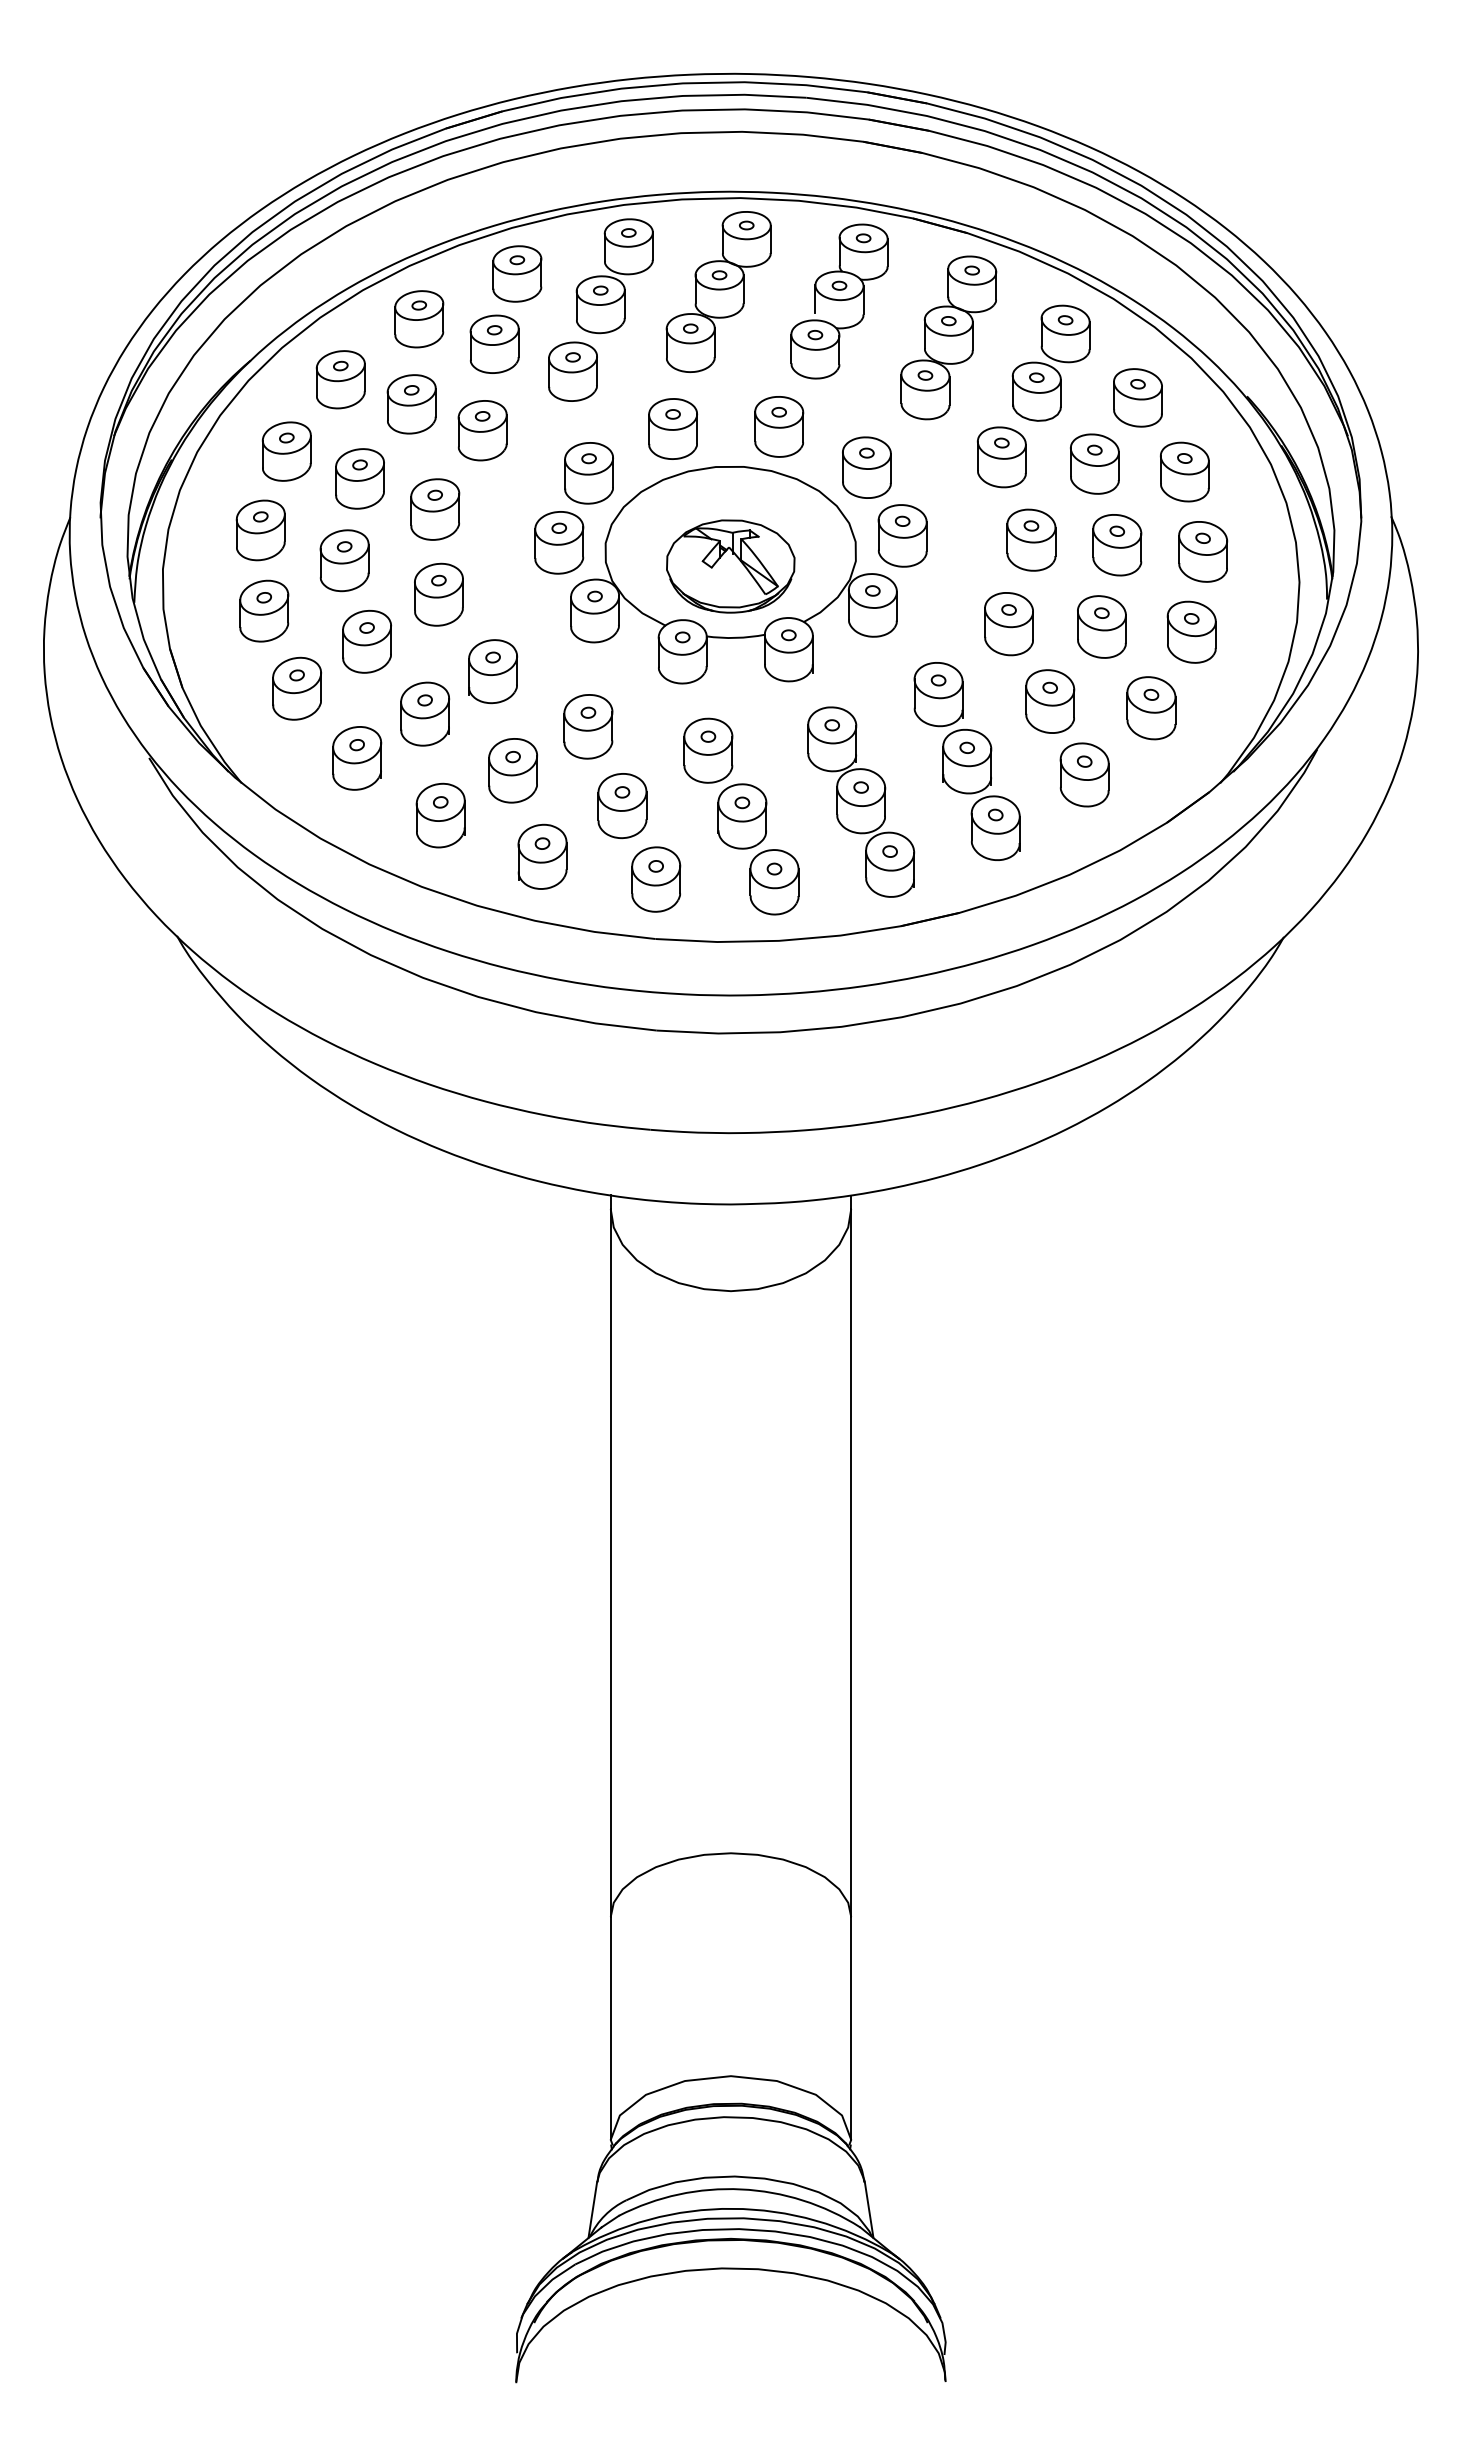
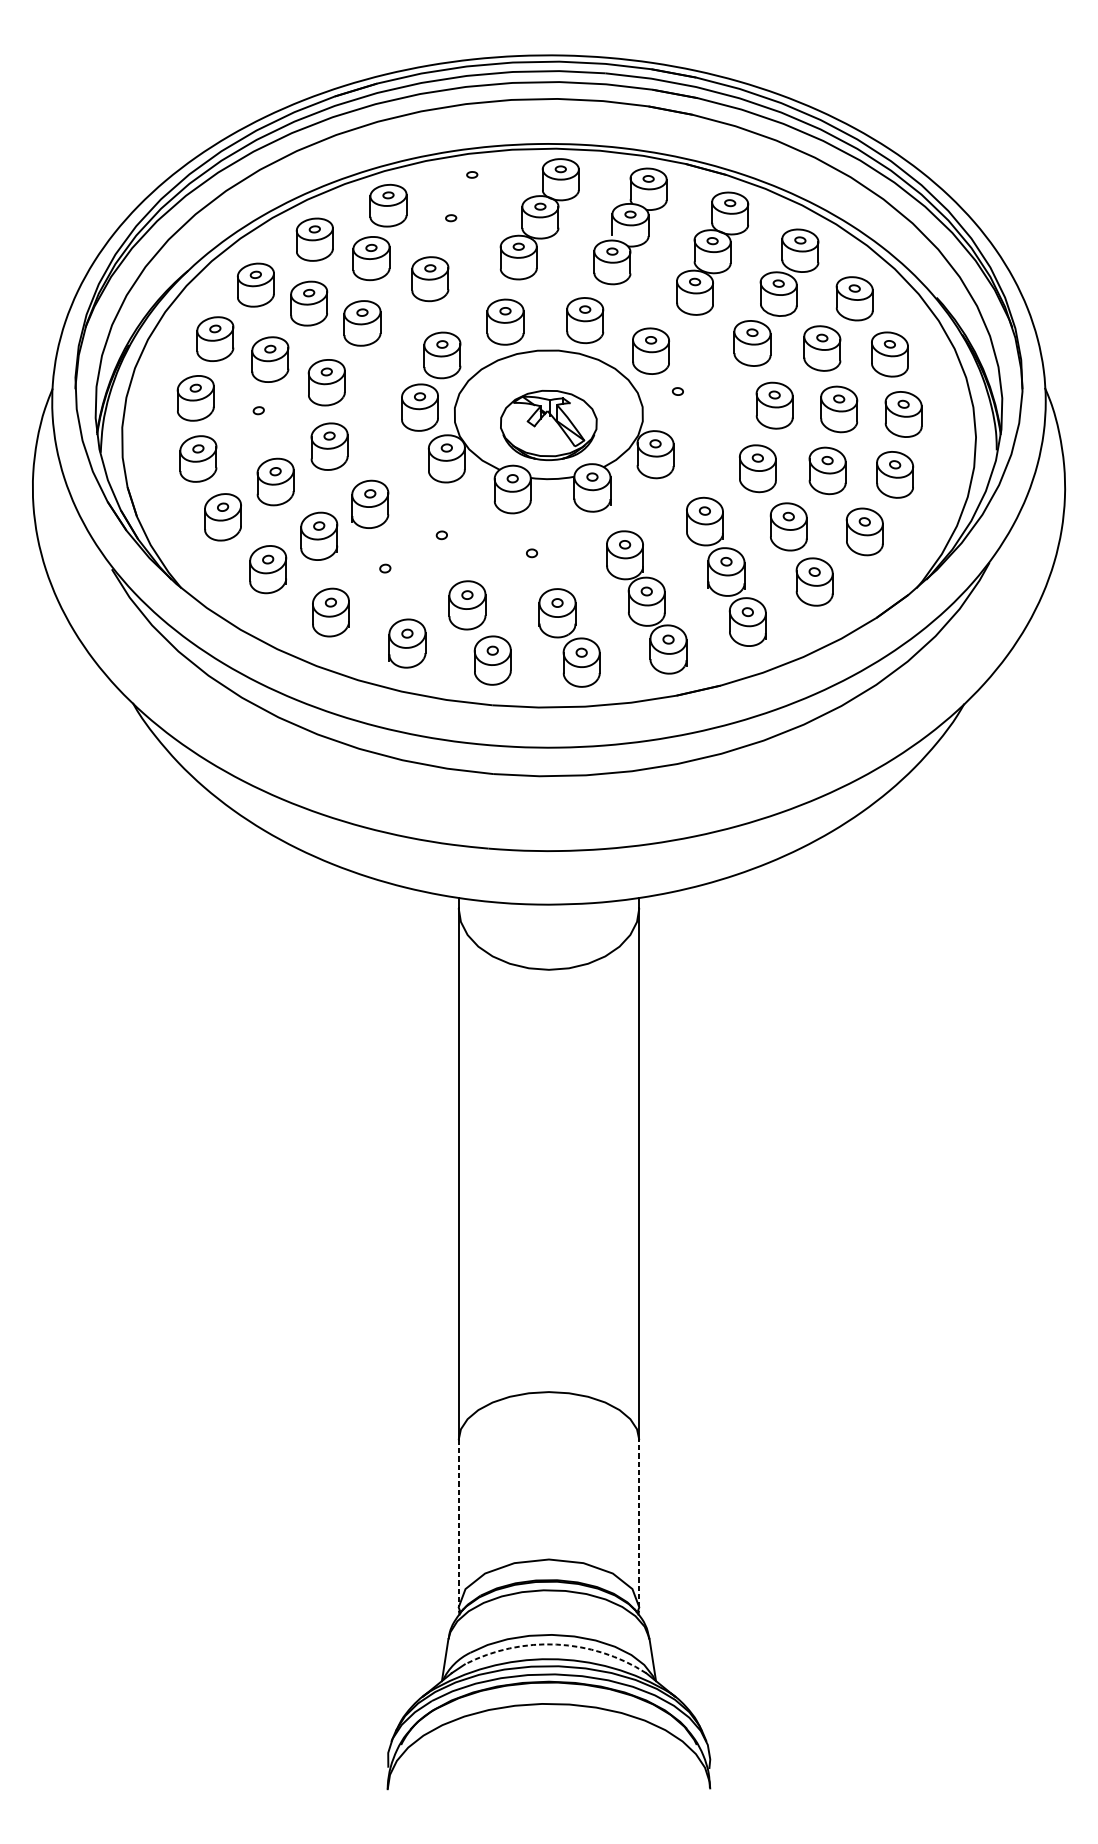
part: (614, 276) -> (461, 207), removed
part: (902, 535) -> (677, 402), removed
part: (344, 560) -> (258, 420), removed
part: (588, 726) -> (441, 545), removed
part: (708, 750) -> (532, 563), removed
part: (512, 770) -> (384, 578), removed
line: (851, 2027) -> (639, 1522), solid -> dashed
line: (610, 2028) -> (458, 1523), solid -> dashed
arc: (741, 2189) -> (556, 1644), solid -> dashed

